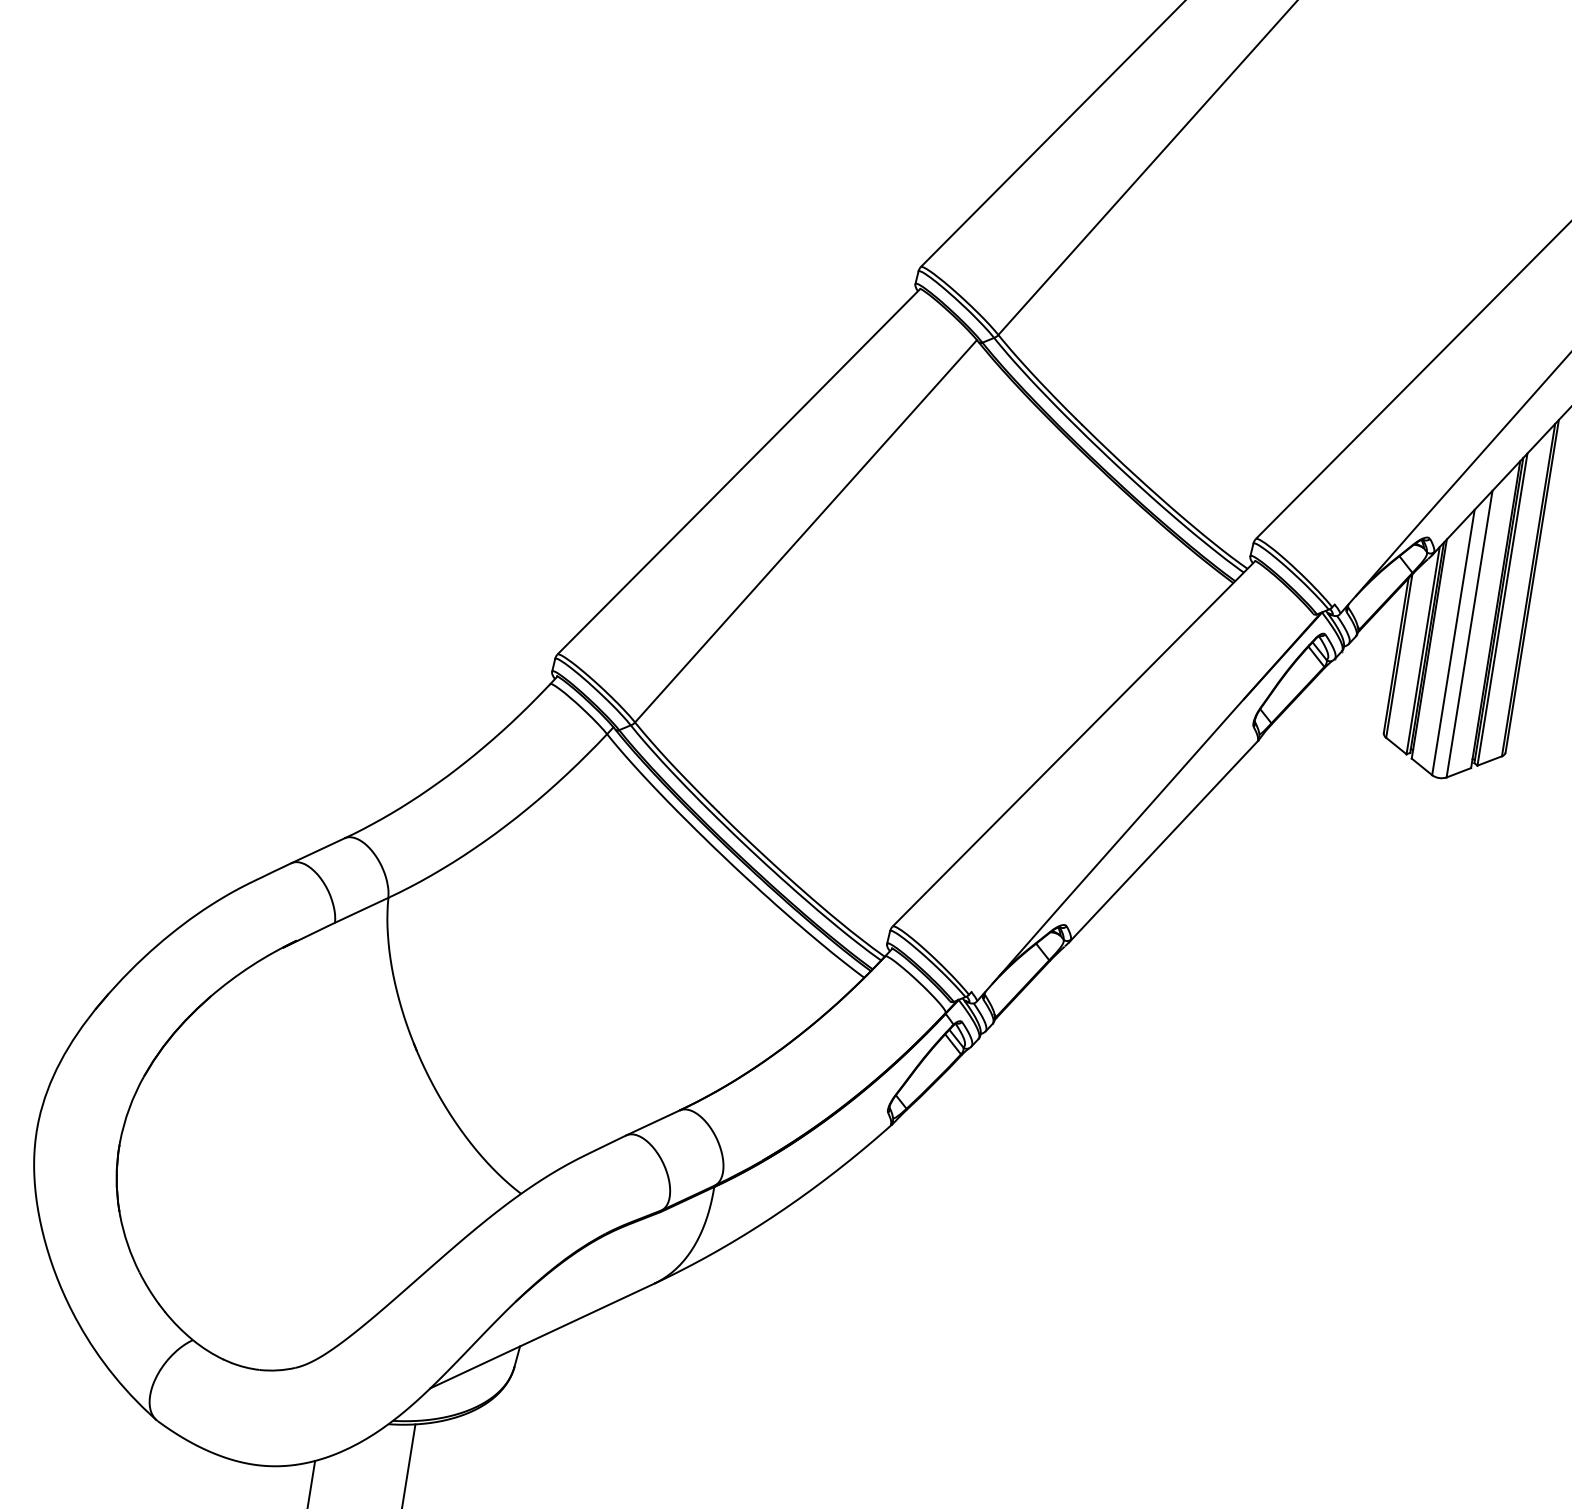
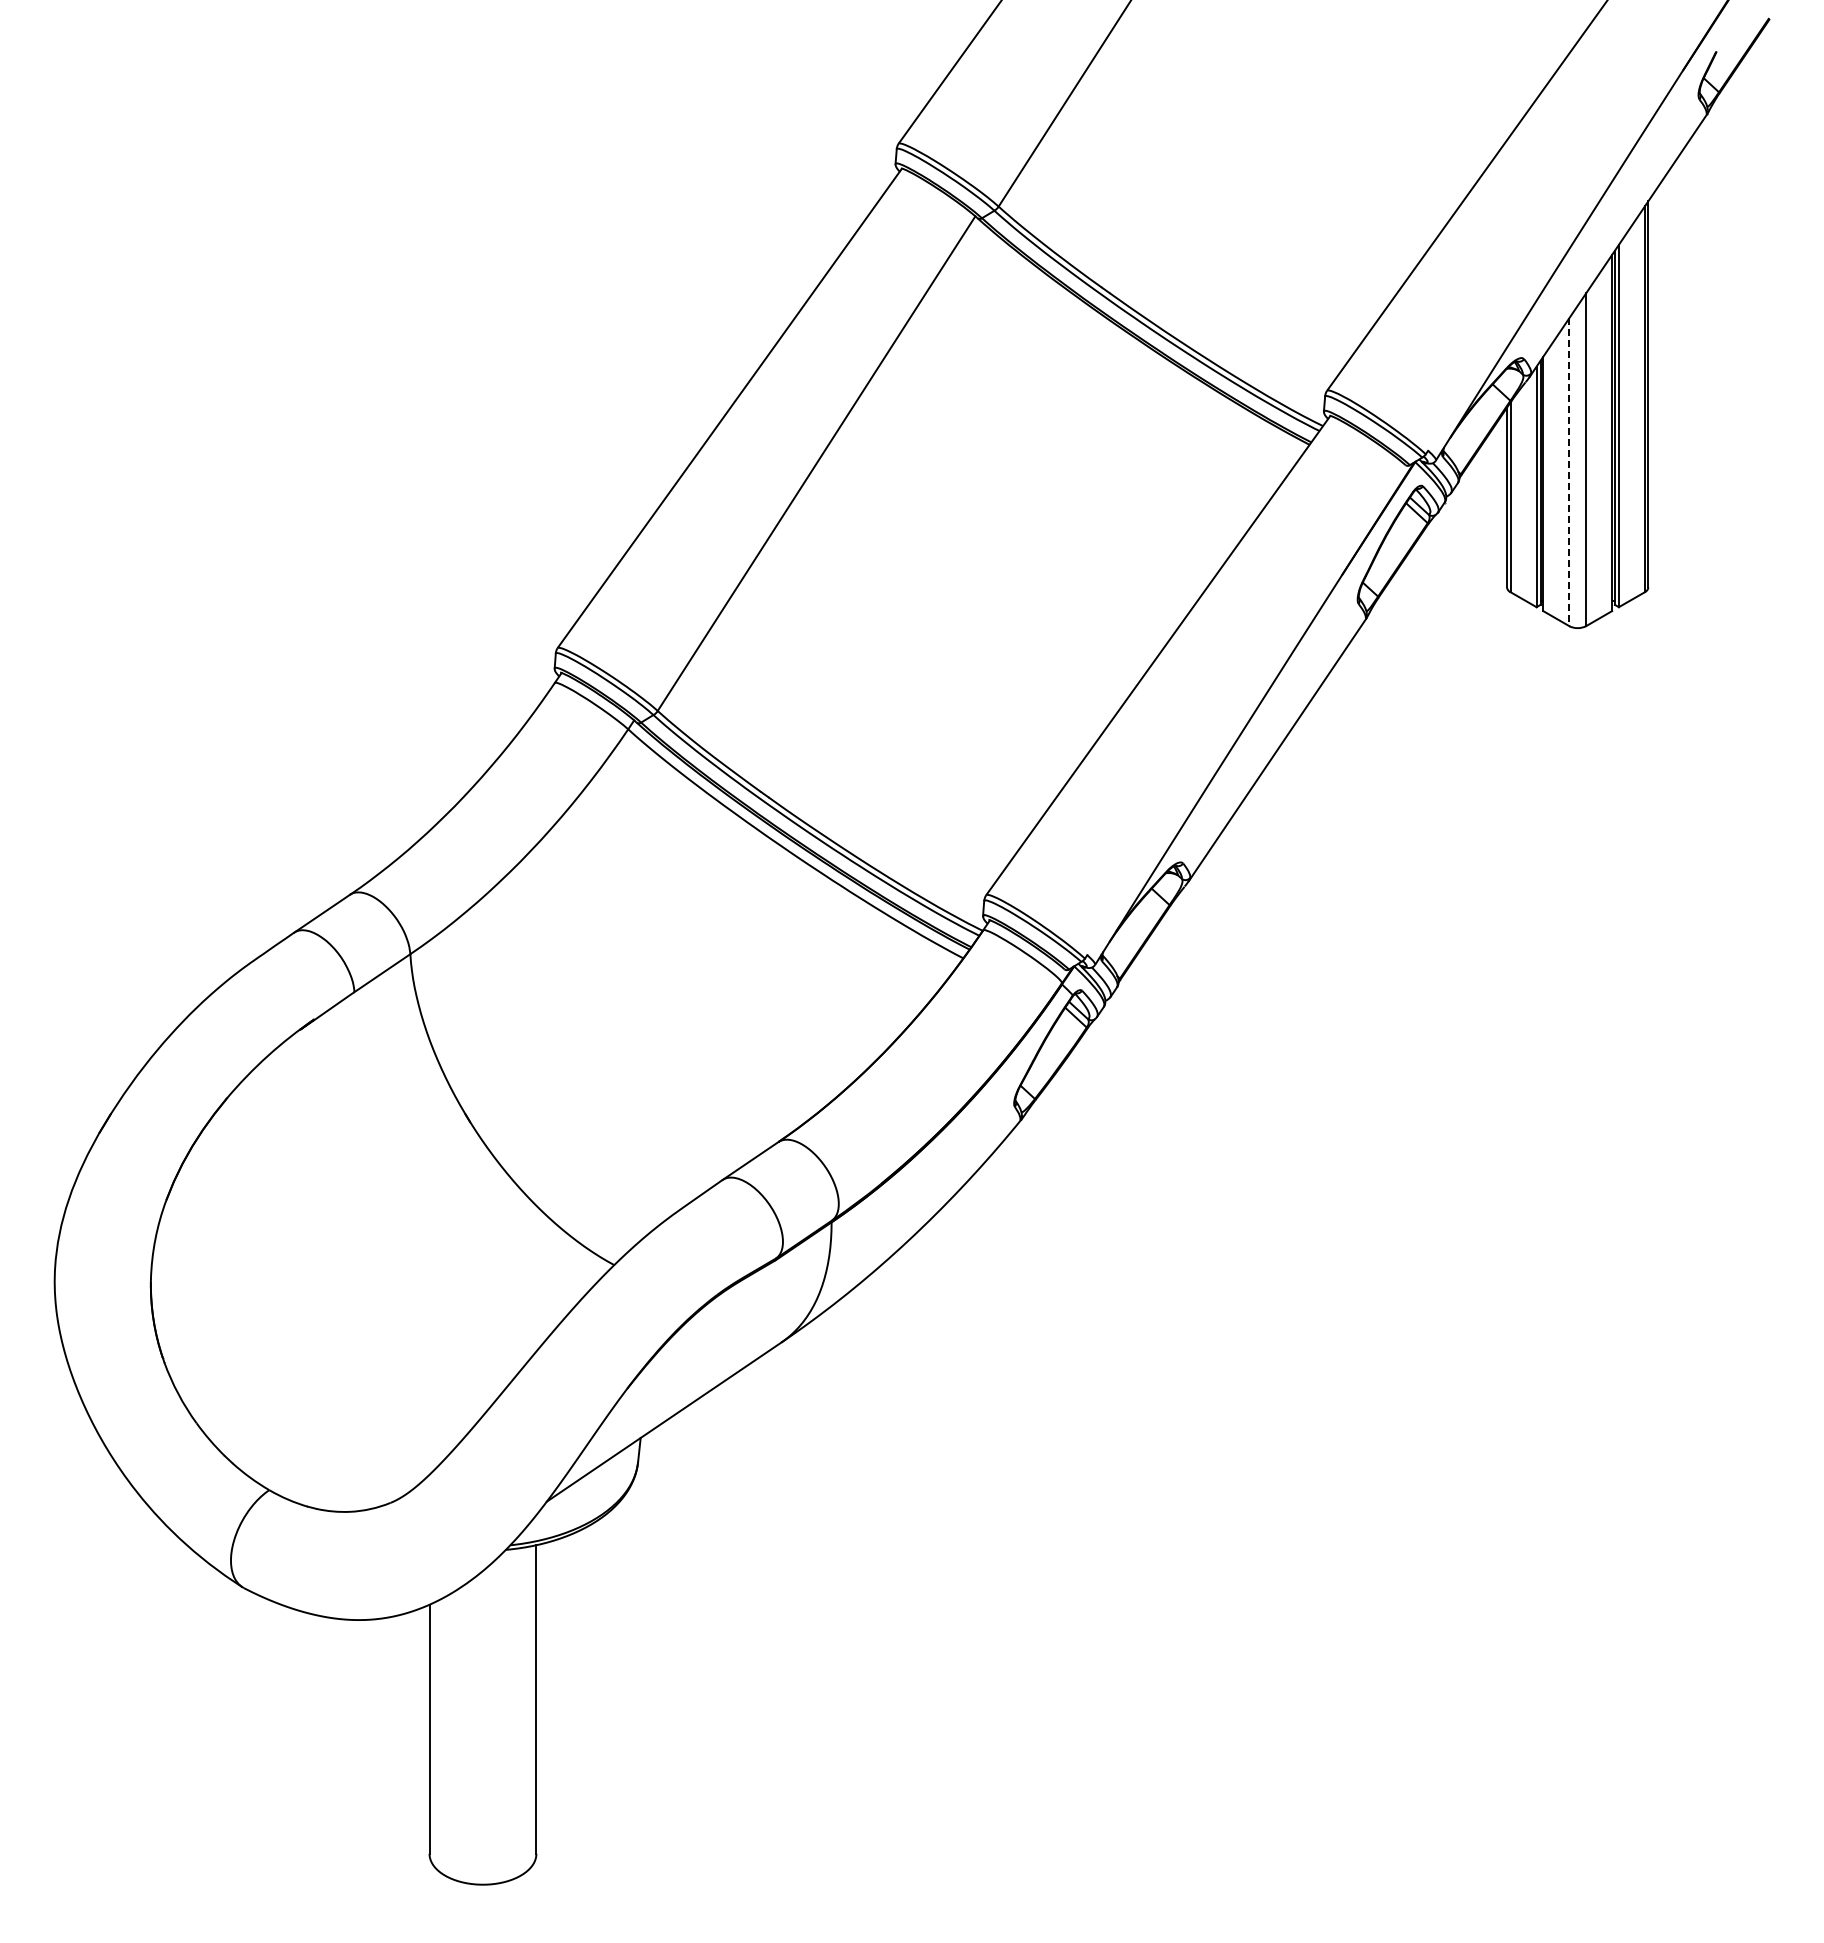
line: (1453, 642) -> (1569, 472), solid -> dashed

